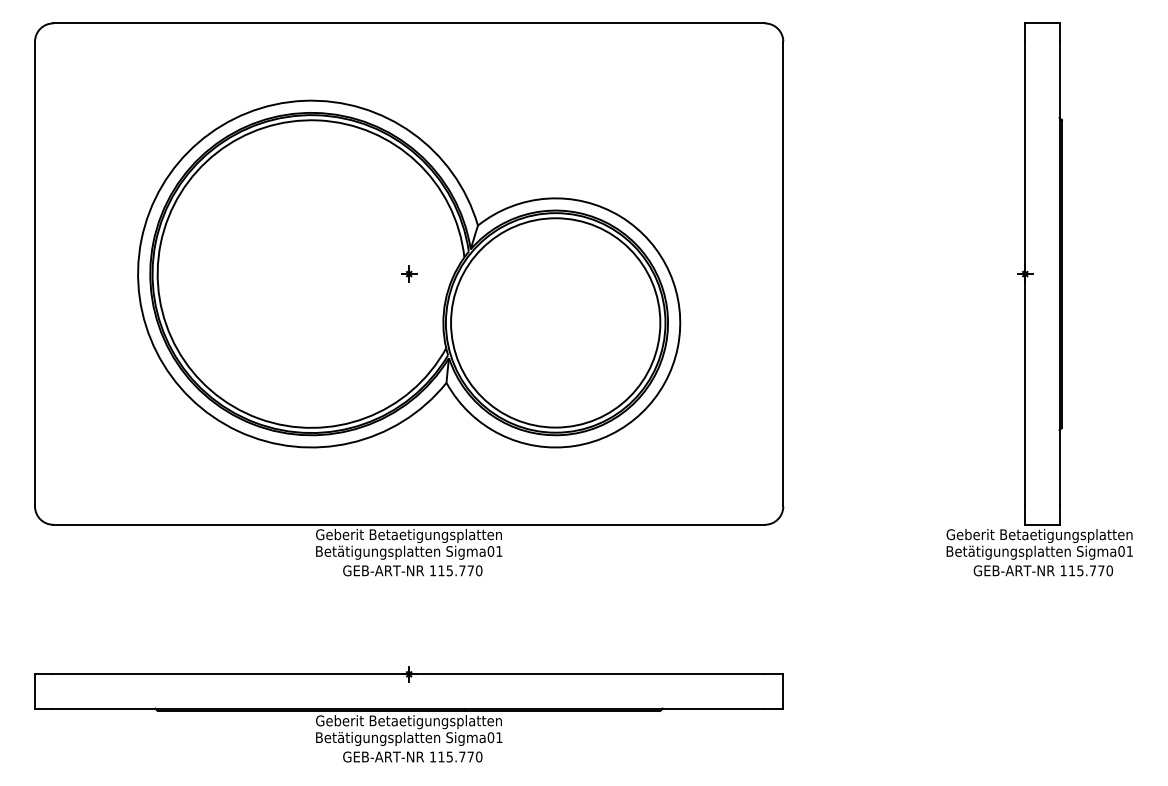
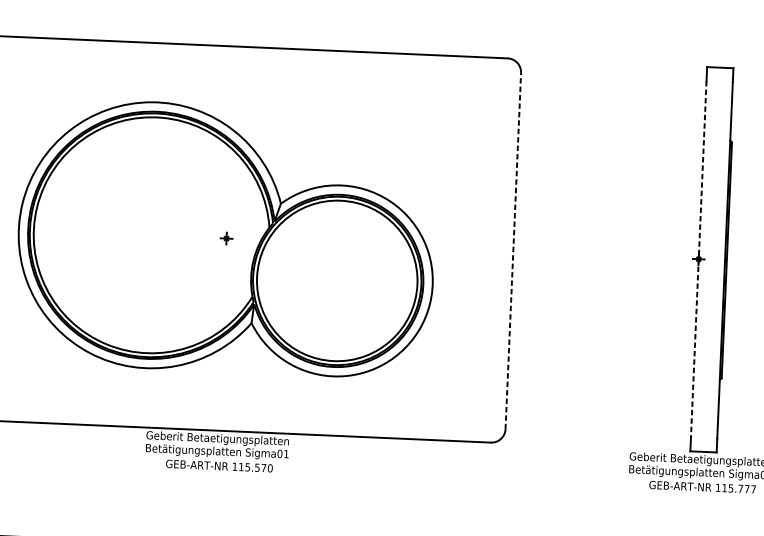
line: (783, 273) -> (513, 250), solid -> dashed
line: (1025, 274) -> (698, 259), solid -> dashed
text: (462, 570) -> (257, 467), 115.770 -> 115.570
text: (1109, 570) -> (753, 489), 115.770 -> 115.777

